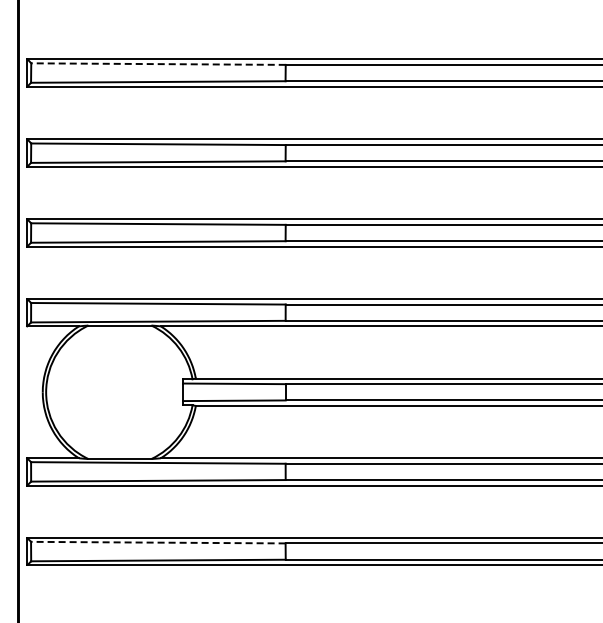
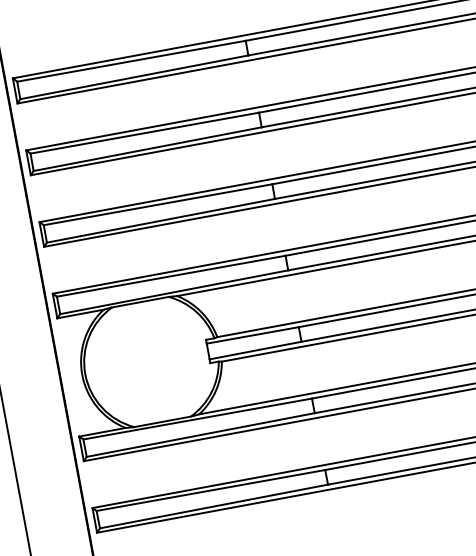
line: (158, 64) -> (131, 61), dashed -> solid
line: (157, 542) -> (210, 490), dashed -> solid

